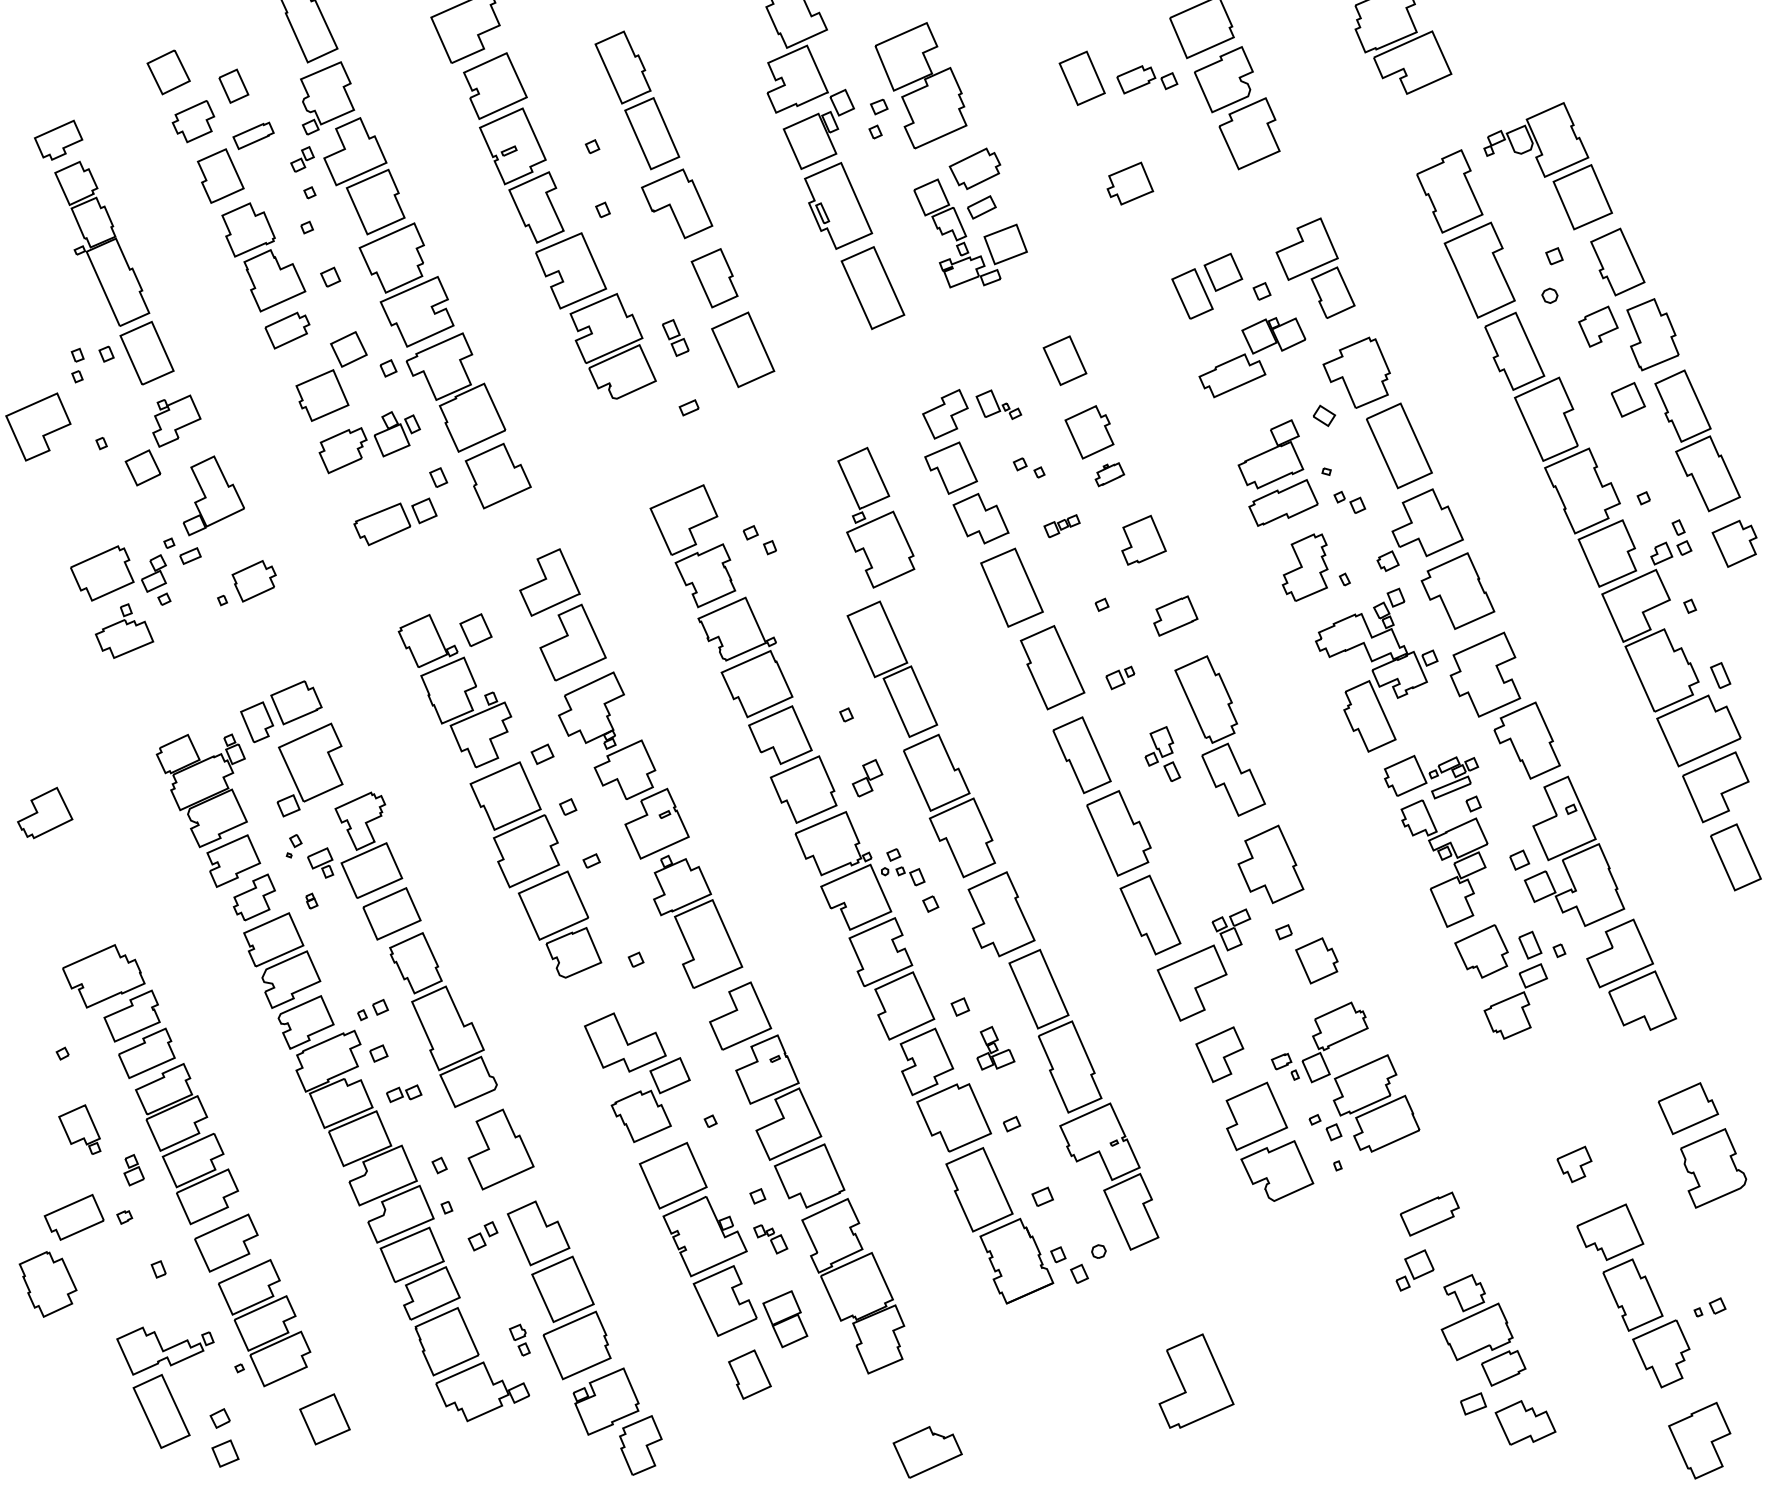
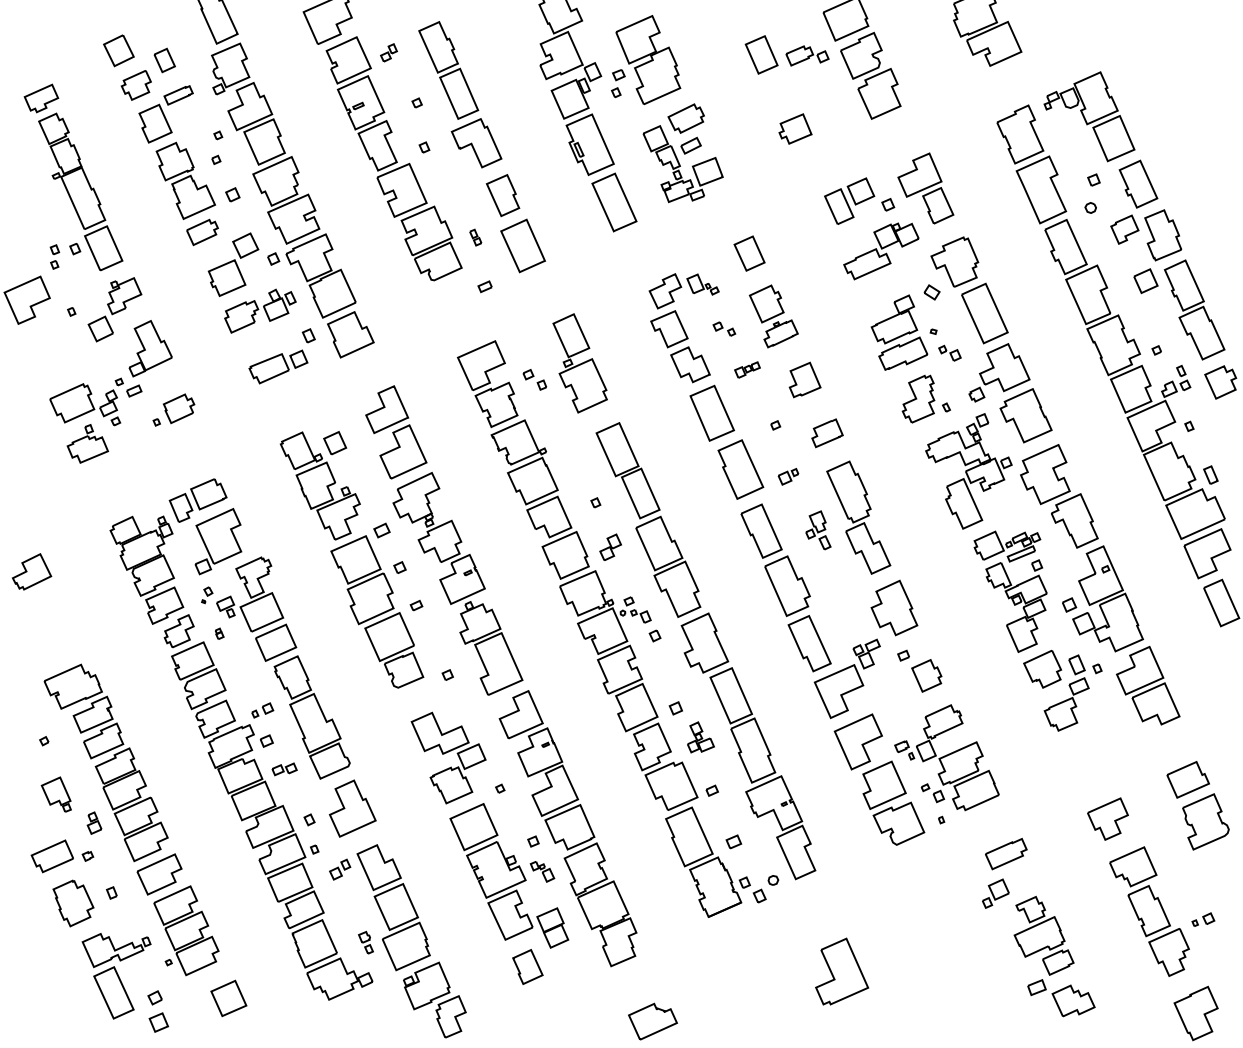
part: (302, 159) -> (388, 52), moved
part: (675, 337) -> (475, 237), size x0.62
part: (1109, 474) -> (780, 333), size x1.67
part: (876, 517) -> (580, 363), moved
part: (1219, 1054) -> (858, 741), size x1.43
part: (1574, 1164) -> (1108, 819), size x1.67
part: (47, 1284) -> (73, 903), moved

